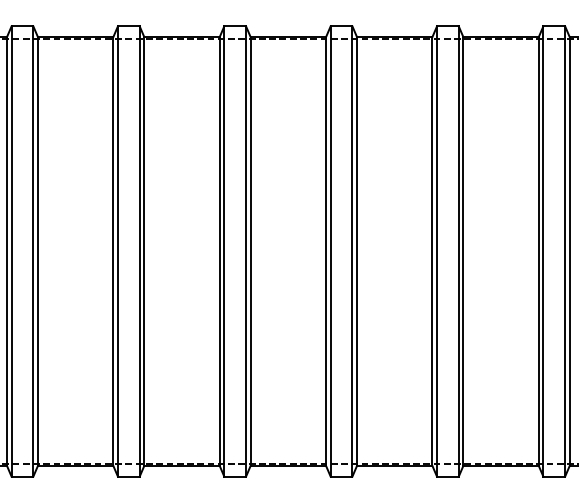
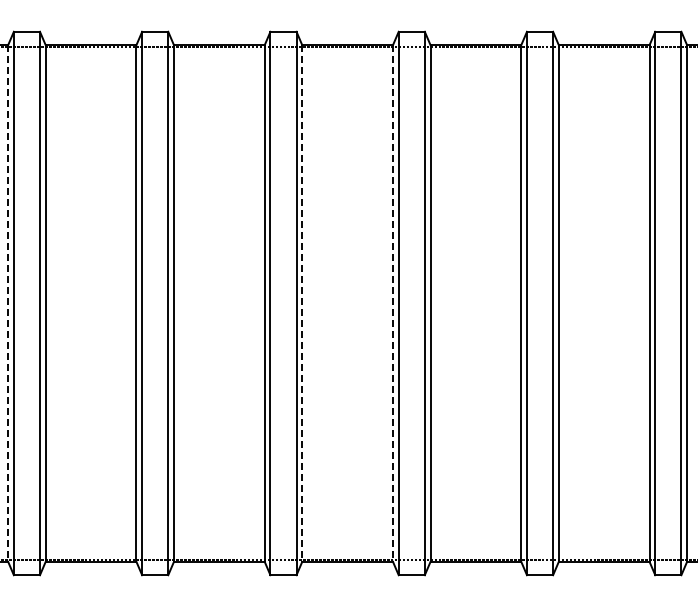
line: (7, 252) -> (8, 304), solid -> dashed
line: (250, 252) -> (302, 304), solid -> dashed
line: (326, 252) -> (393, 304), solid -> dashed

